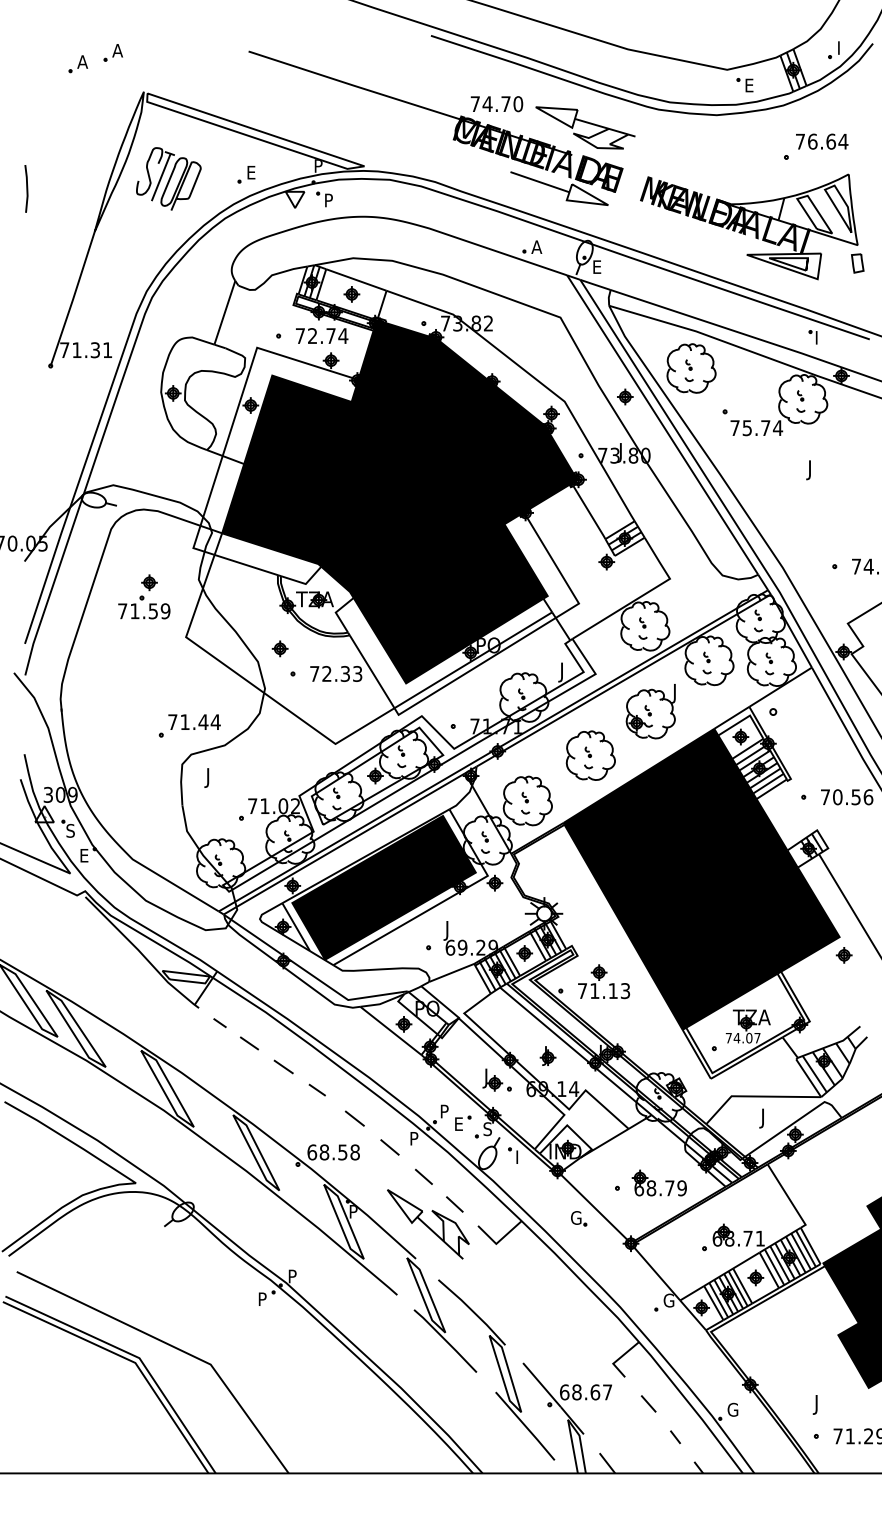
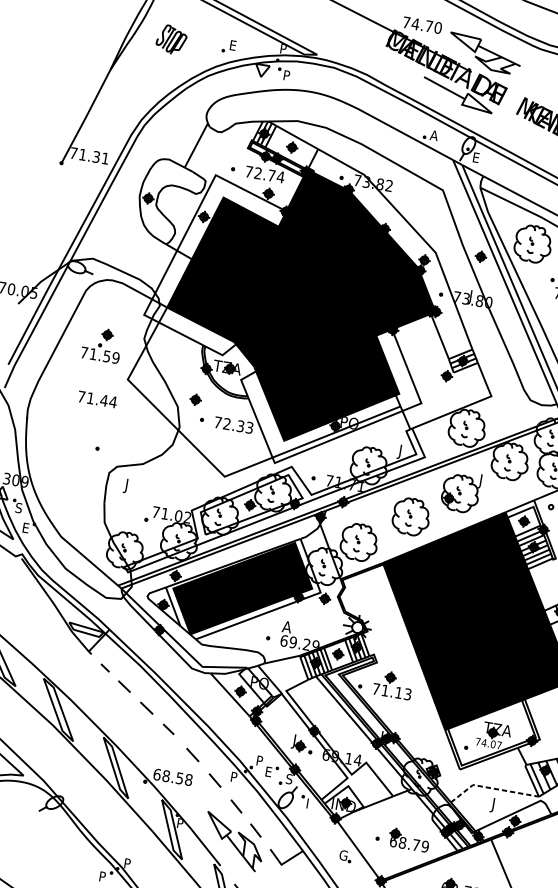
part: (168, 178) -> (171, 39), size x0.6
line: (26, 188) -> (65, 29), removed
text: (194, 721) -> (97, 399), moved
text: (450, 930) -> (286, 628), J -> A
part: (547, 1055) -> (342, 732), removed
line: (757, 1096) -> (492, 788), solid -> dashed

